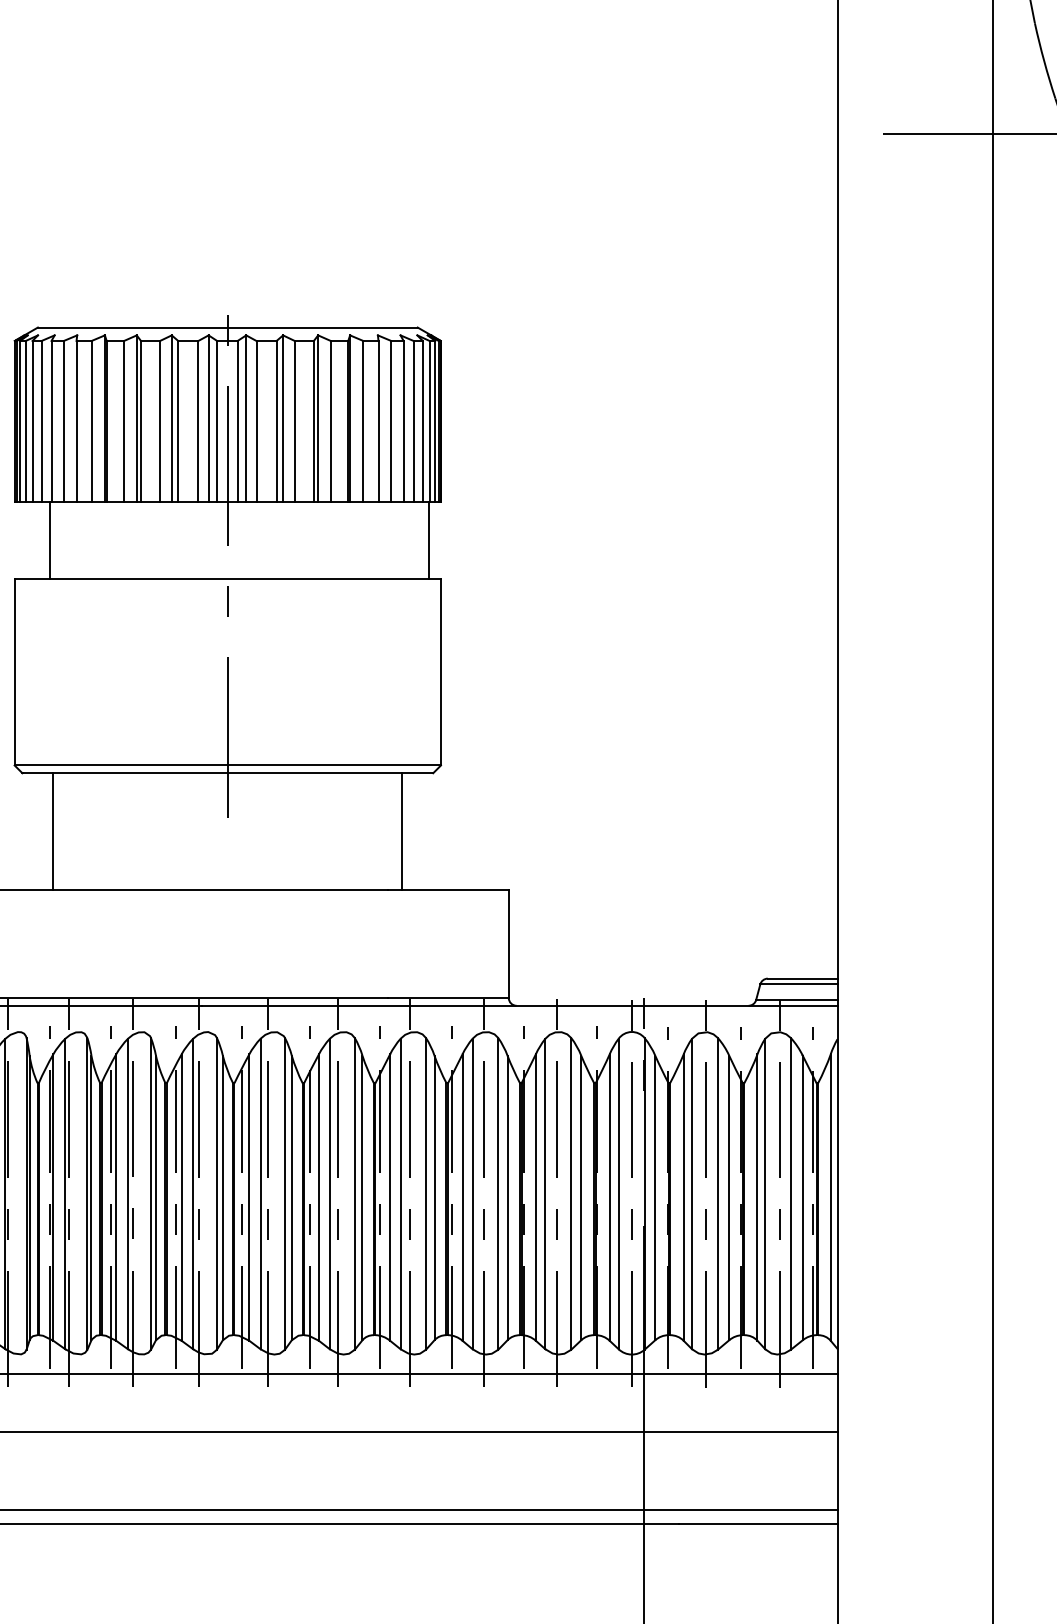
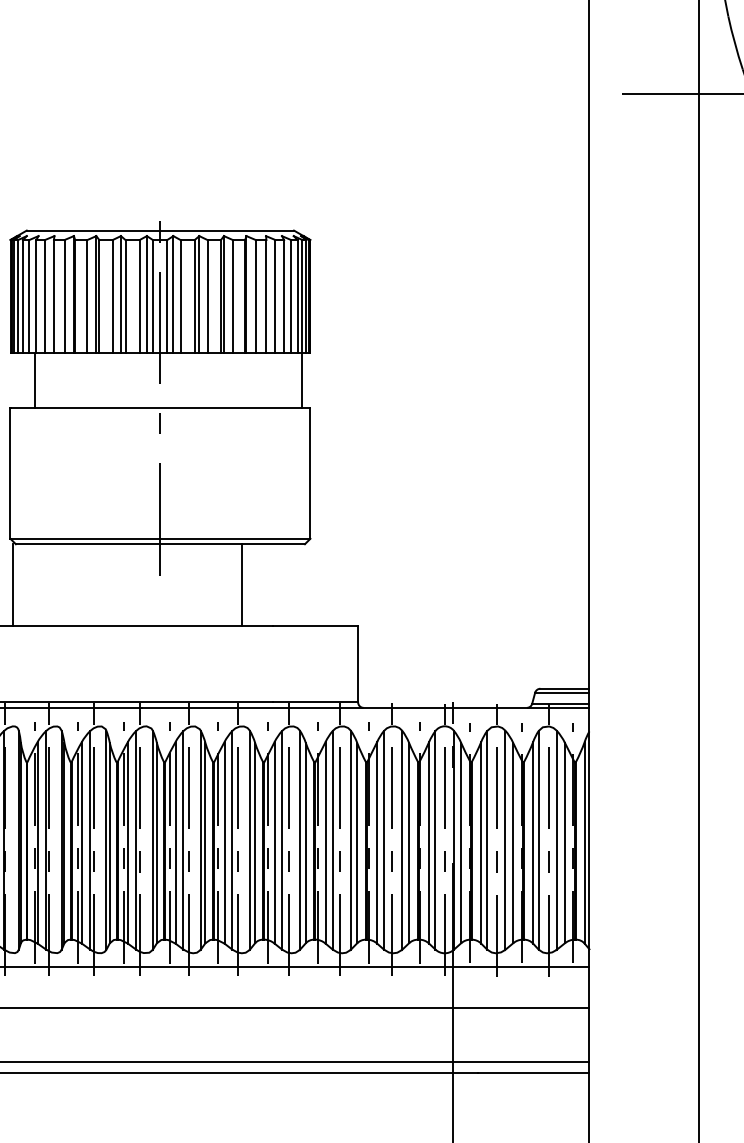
line: (53, 831) -> (13, 585), moved
line: (402, 831) -> (241, 585), moved

